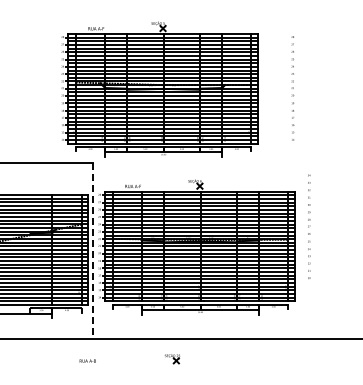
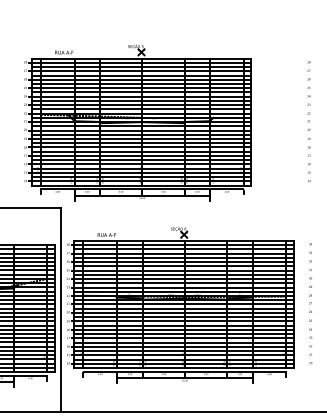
text: (292, 88) -> (308, 121), moved
text: (309, 226) -> (310, 303), moved
line: (93, 251) -> (61, 310), dashed -> solid

